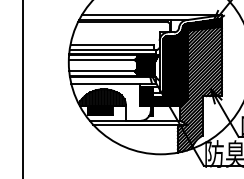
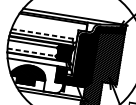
line: (112, 44) -> (42, 33), solid -> dashed
line: (101, 71) -> (31, 52), solid -> dashed

